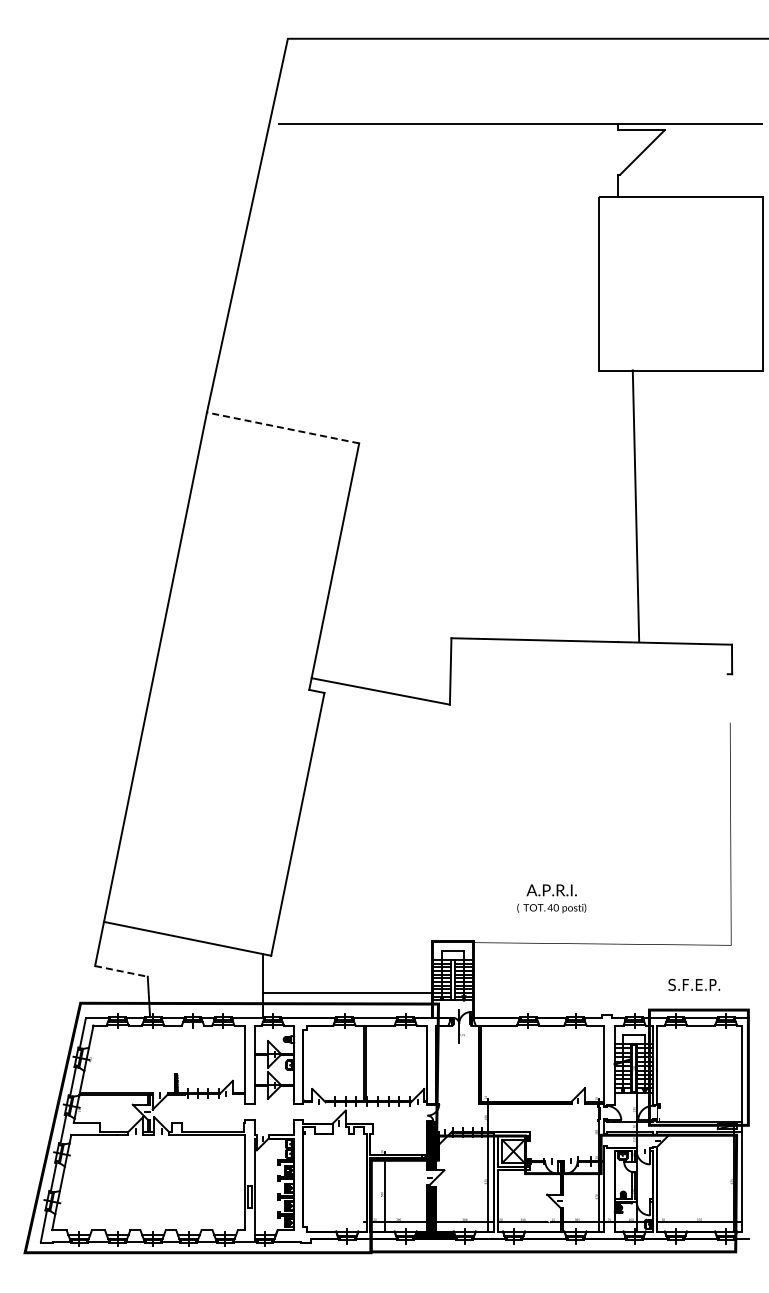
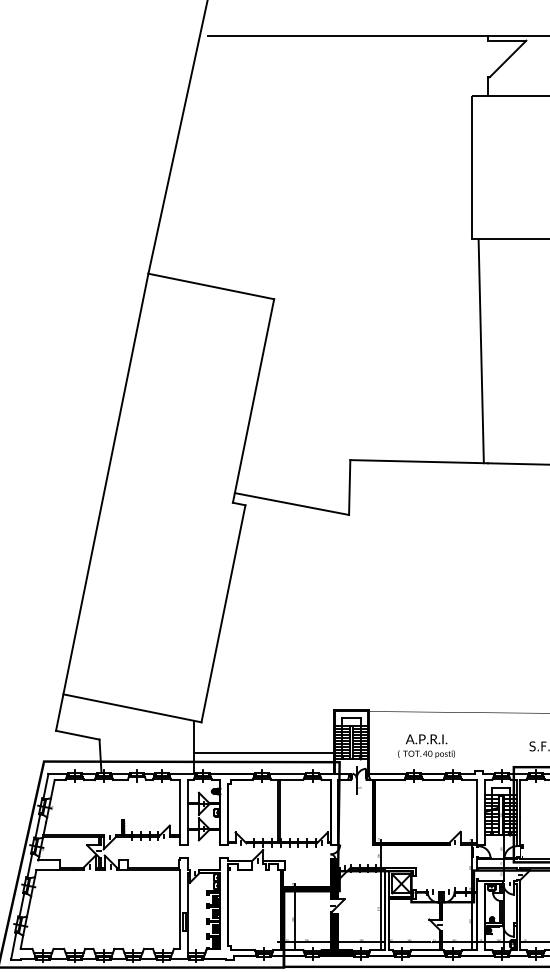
line: (283, 427) -> (211, 286), dashed -> solid
line: (635, 505) -> (480, 351), moved
text: (551, 898) -> (426, 746), moved
line: (121, 971) -> (77, 735), dashed -> solid

